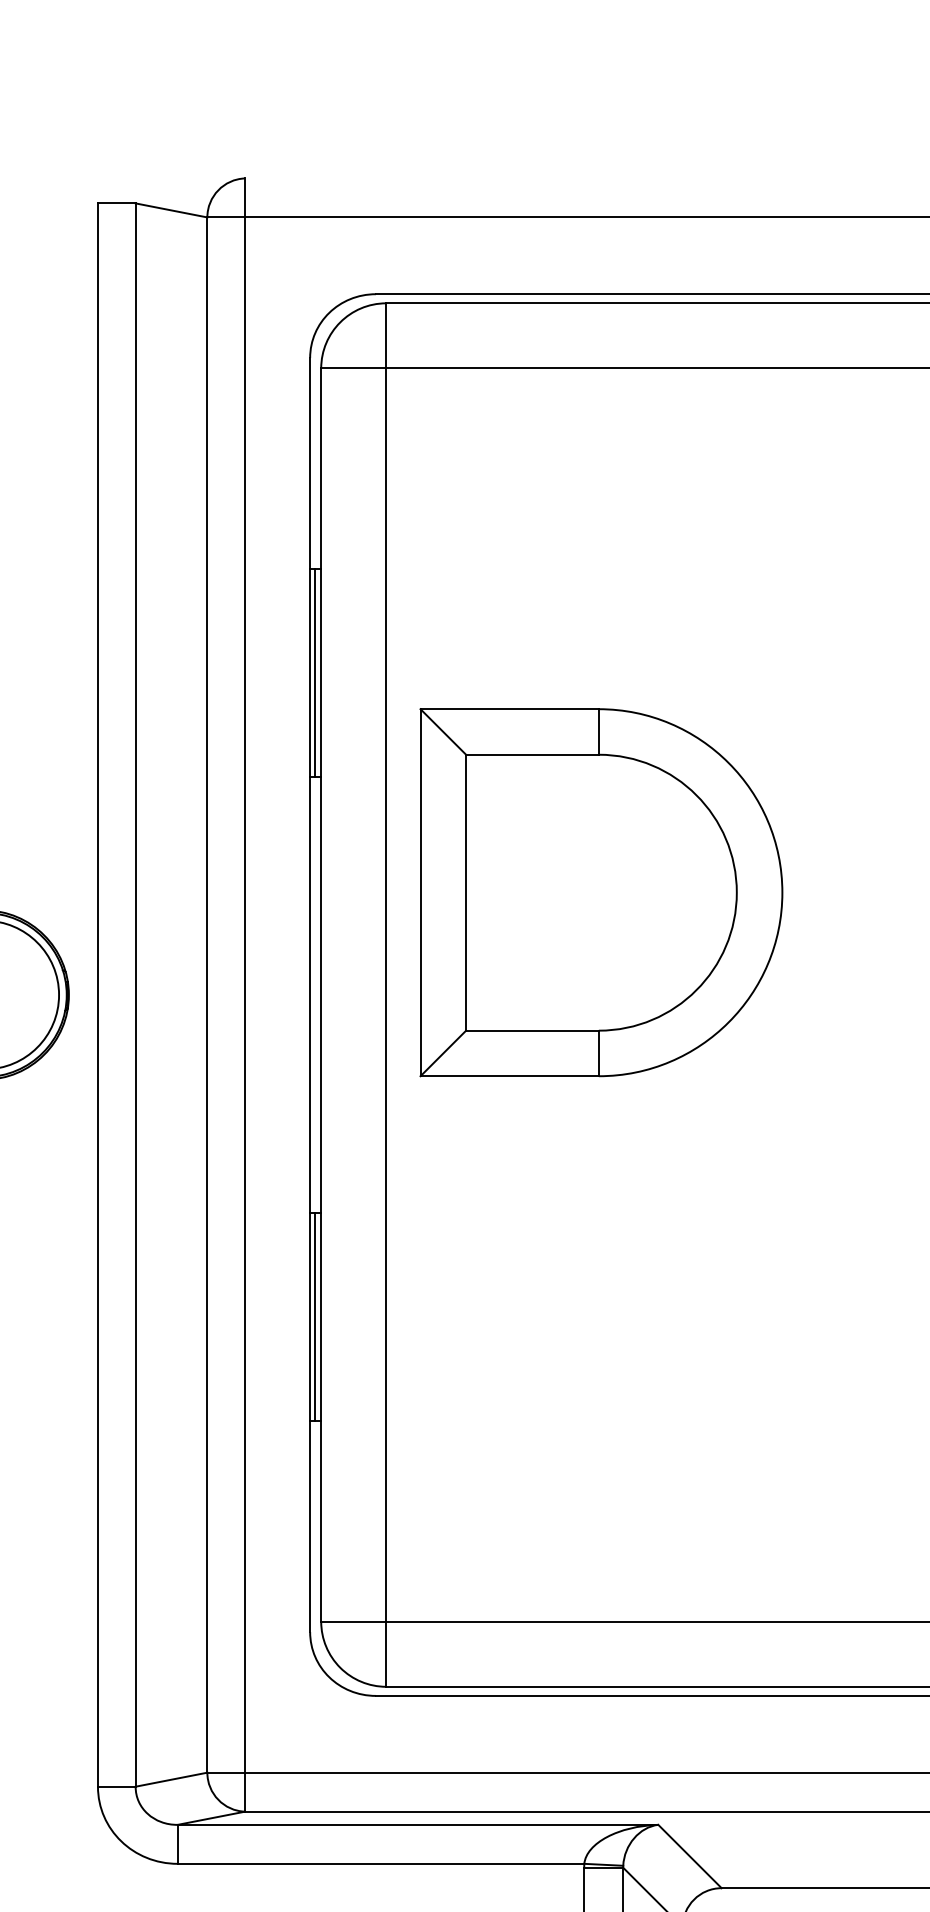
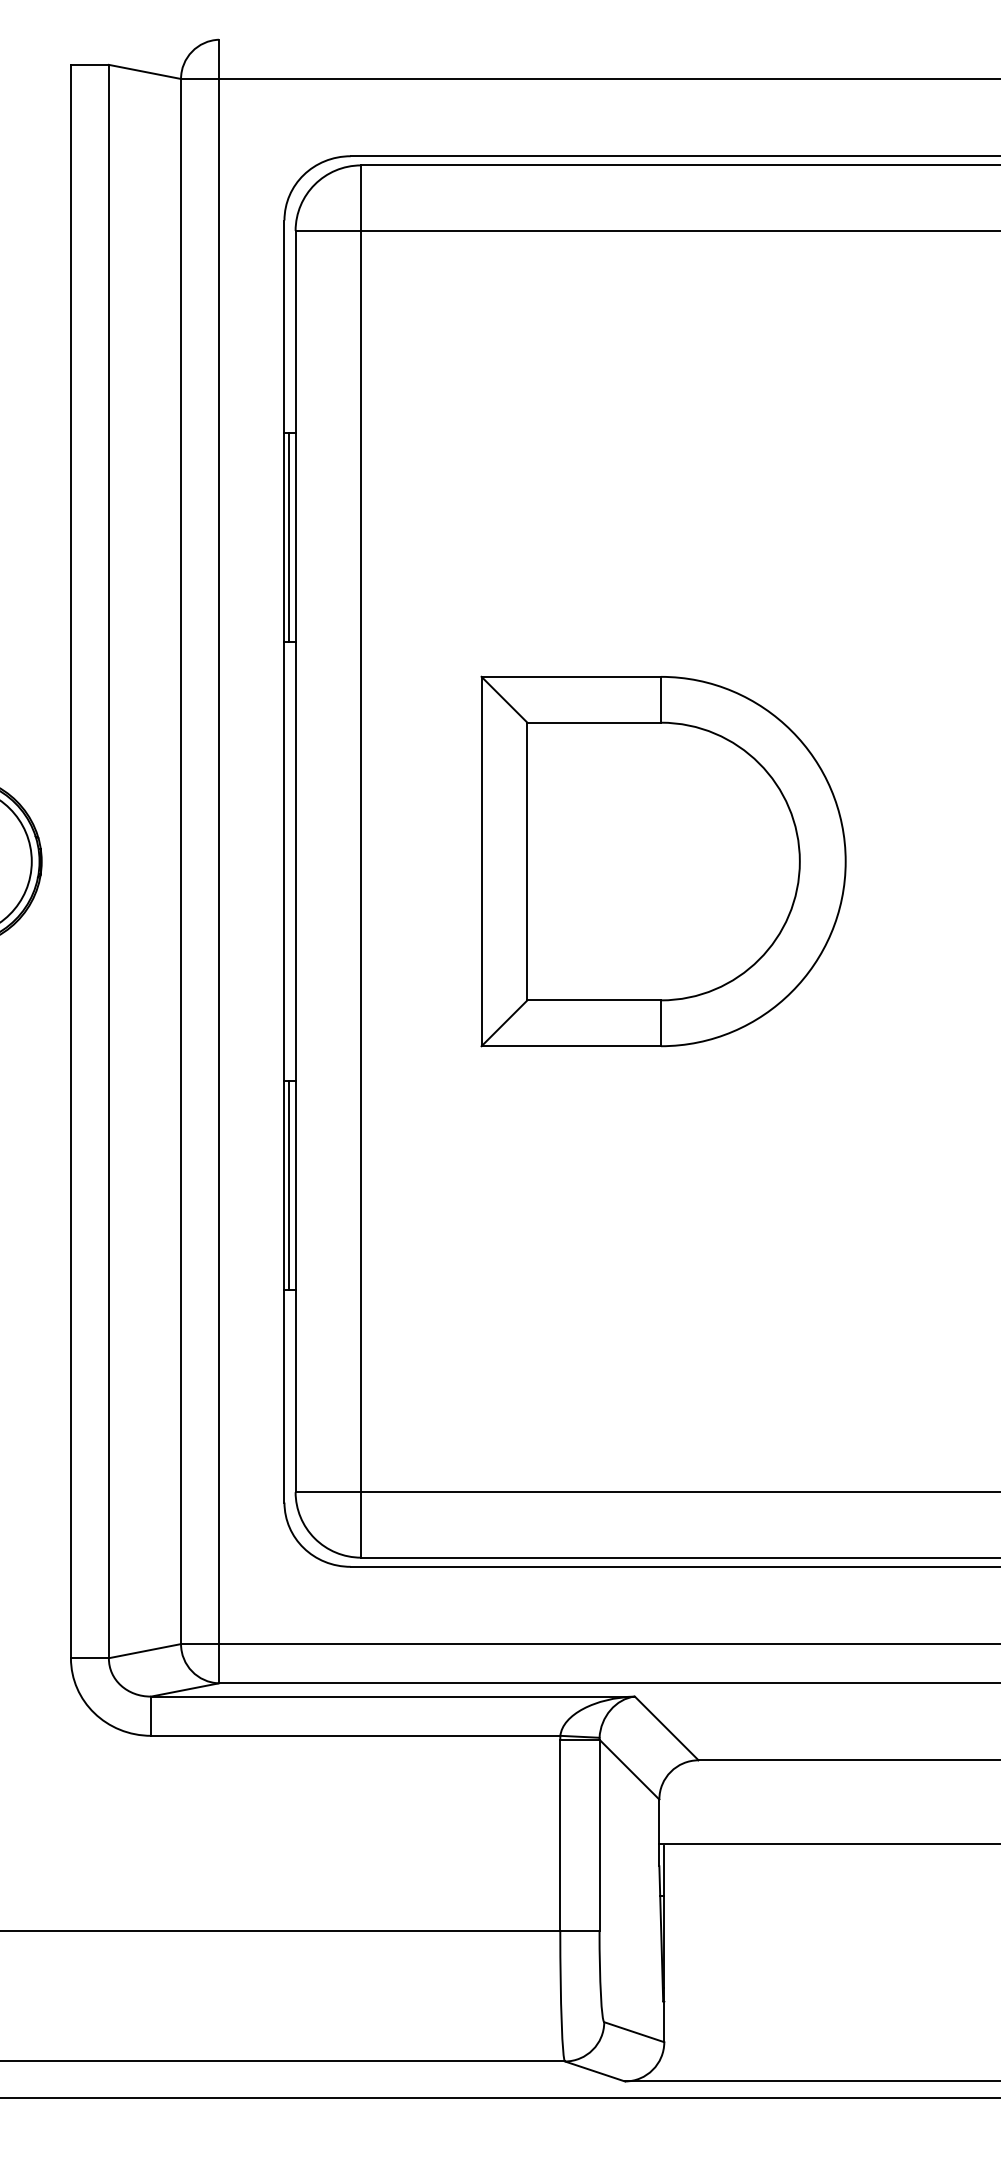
part: (601, 892) -> (663, 861), moved

